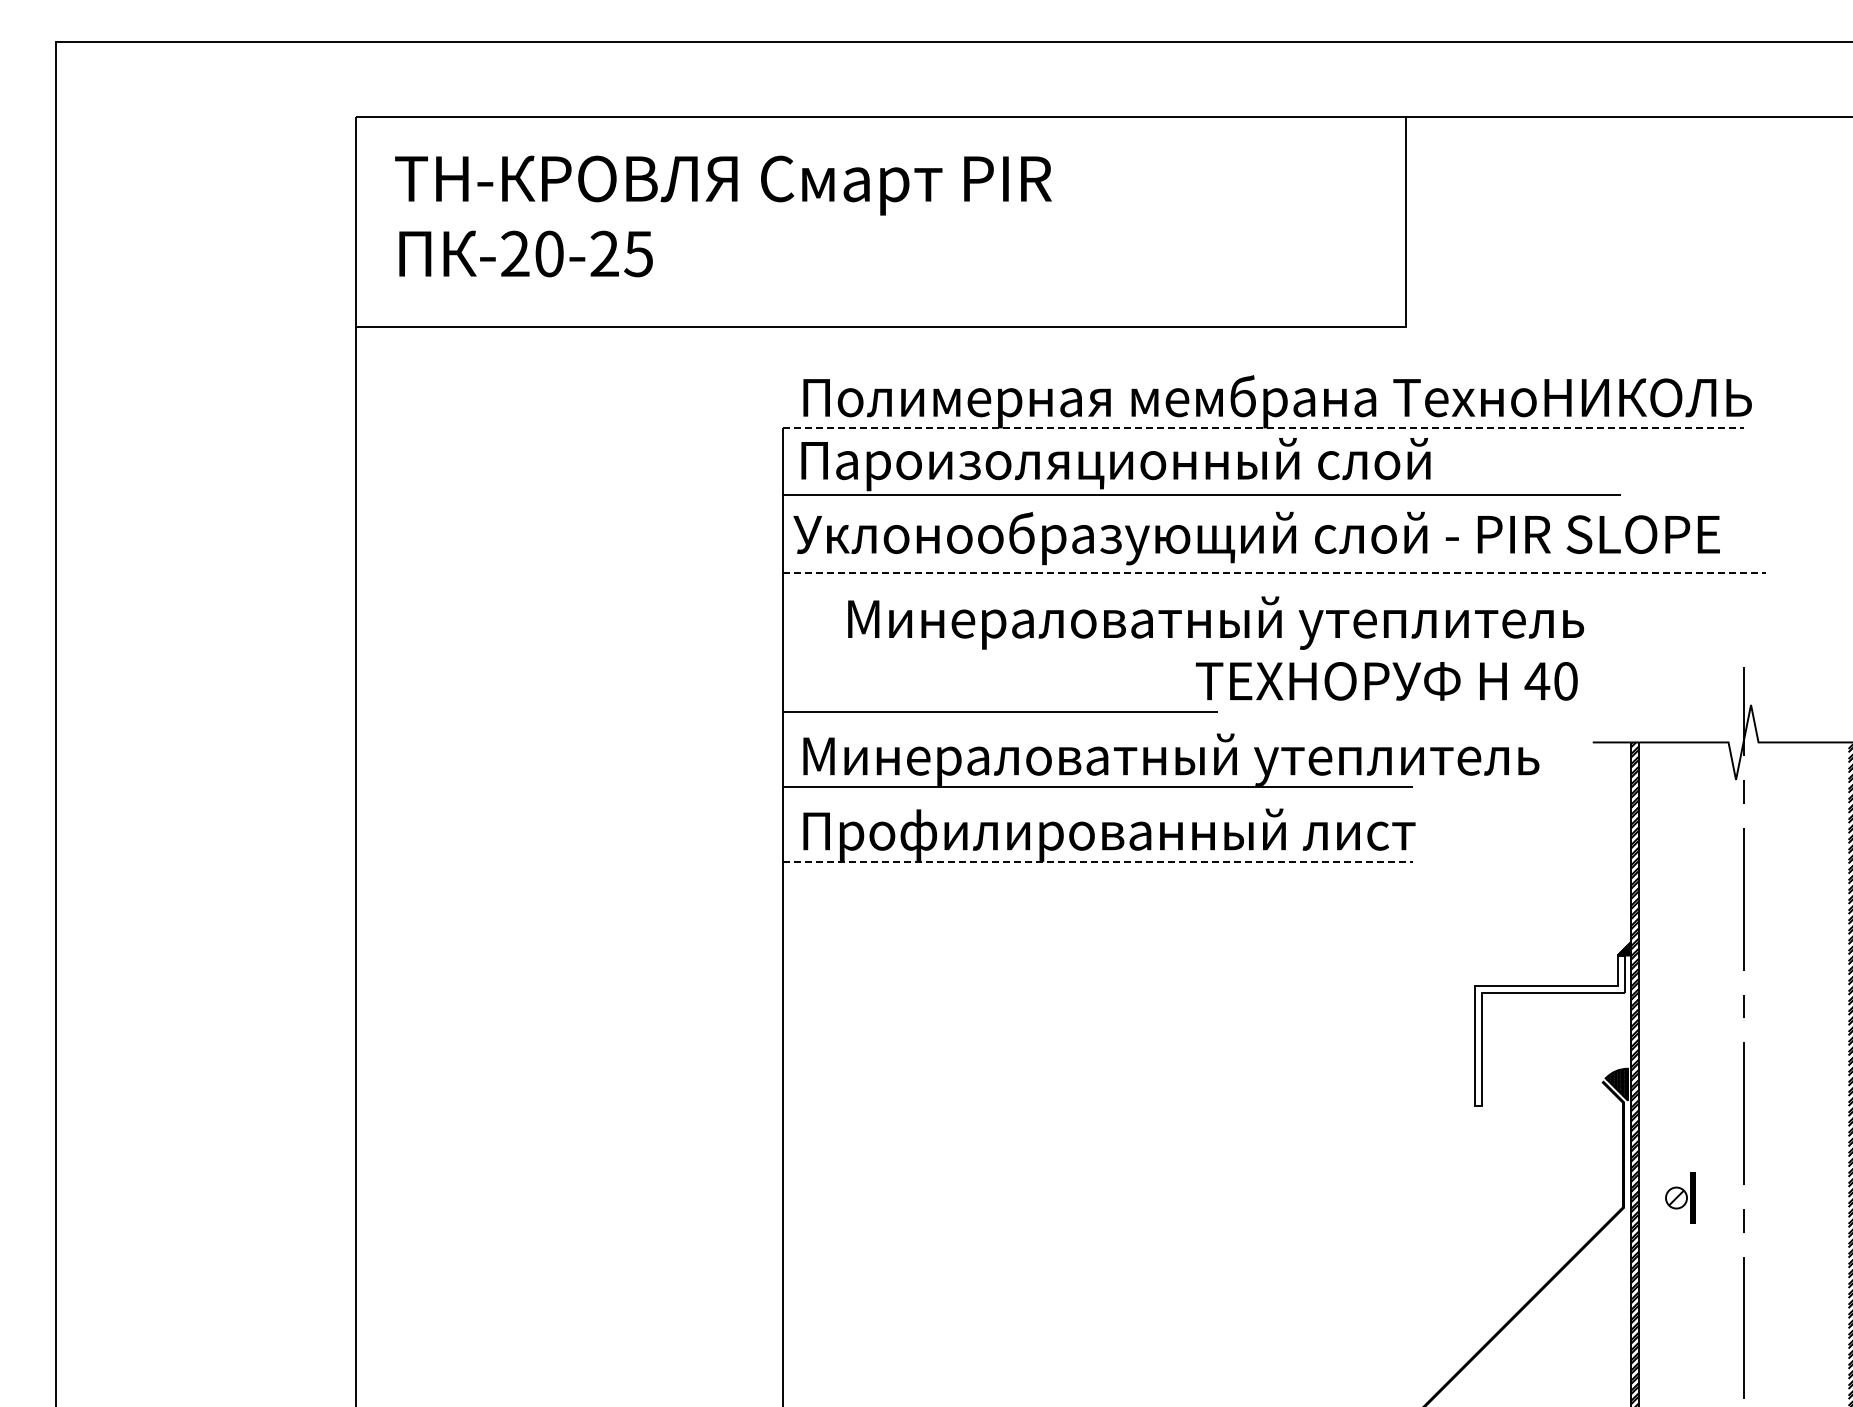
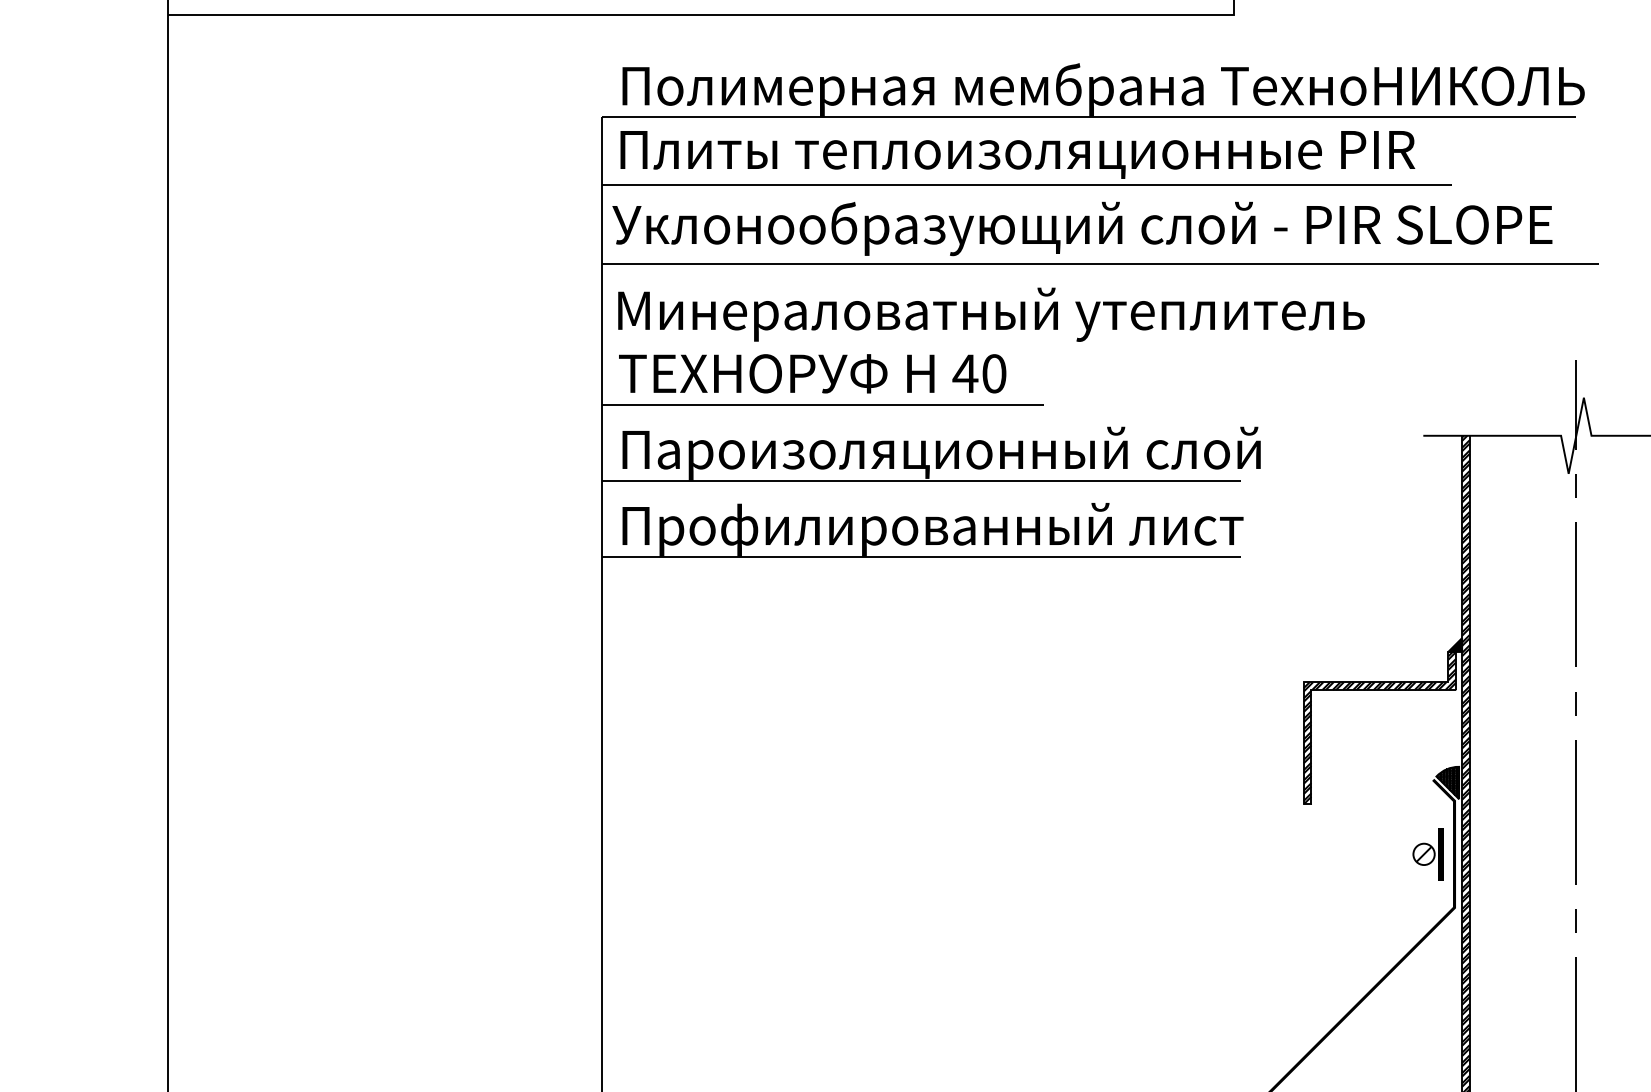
line: (1263, 428) -> (1089, 117), dashed -> solid
text: (1208, 464) -> (1033, 153), Пароизоляционный слой -> Плиты теплоизоляционные PIR
line: (1275, 572) -> (1101, 263), dashed -> solid
text: (1216, 622) -> (991, 314), moved
text: (1386, 681) -> (812, 373), moved
text: (1173, 759) -> (997, 453), Минераловатный утеплитель -> Пароизоляционный слой
line: (1098, 861) -> (921, 556), dashed -> solid
hatch: (1549, 1030) -> (1379, 728), added
part: (1680, 1197) -> (1428, 853), moved

